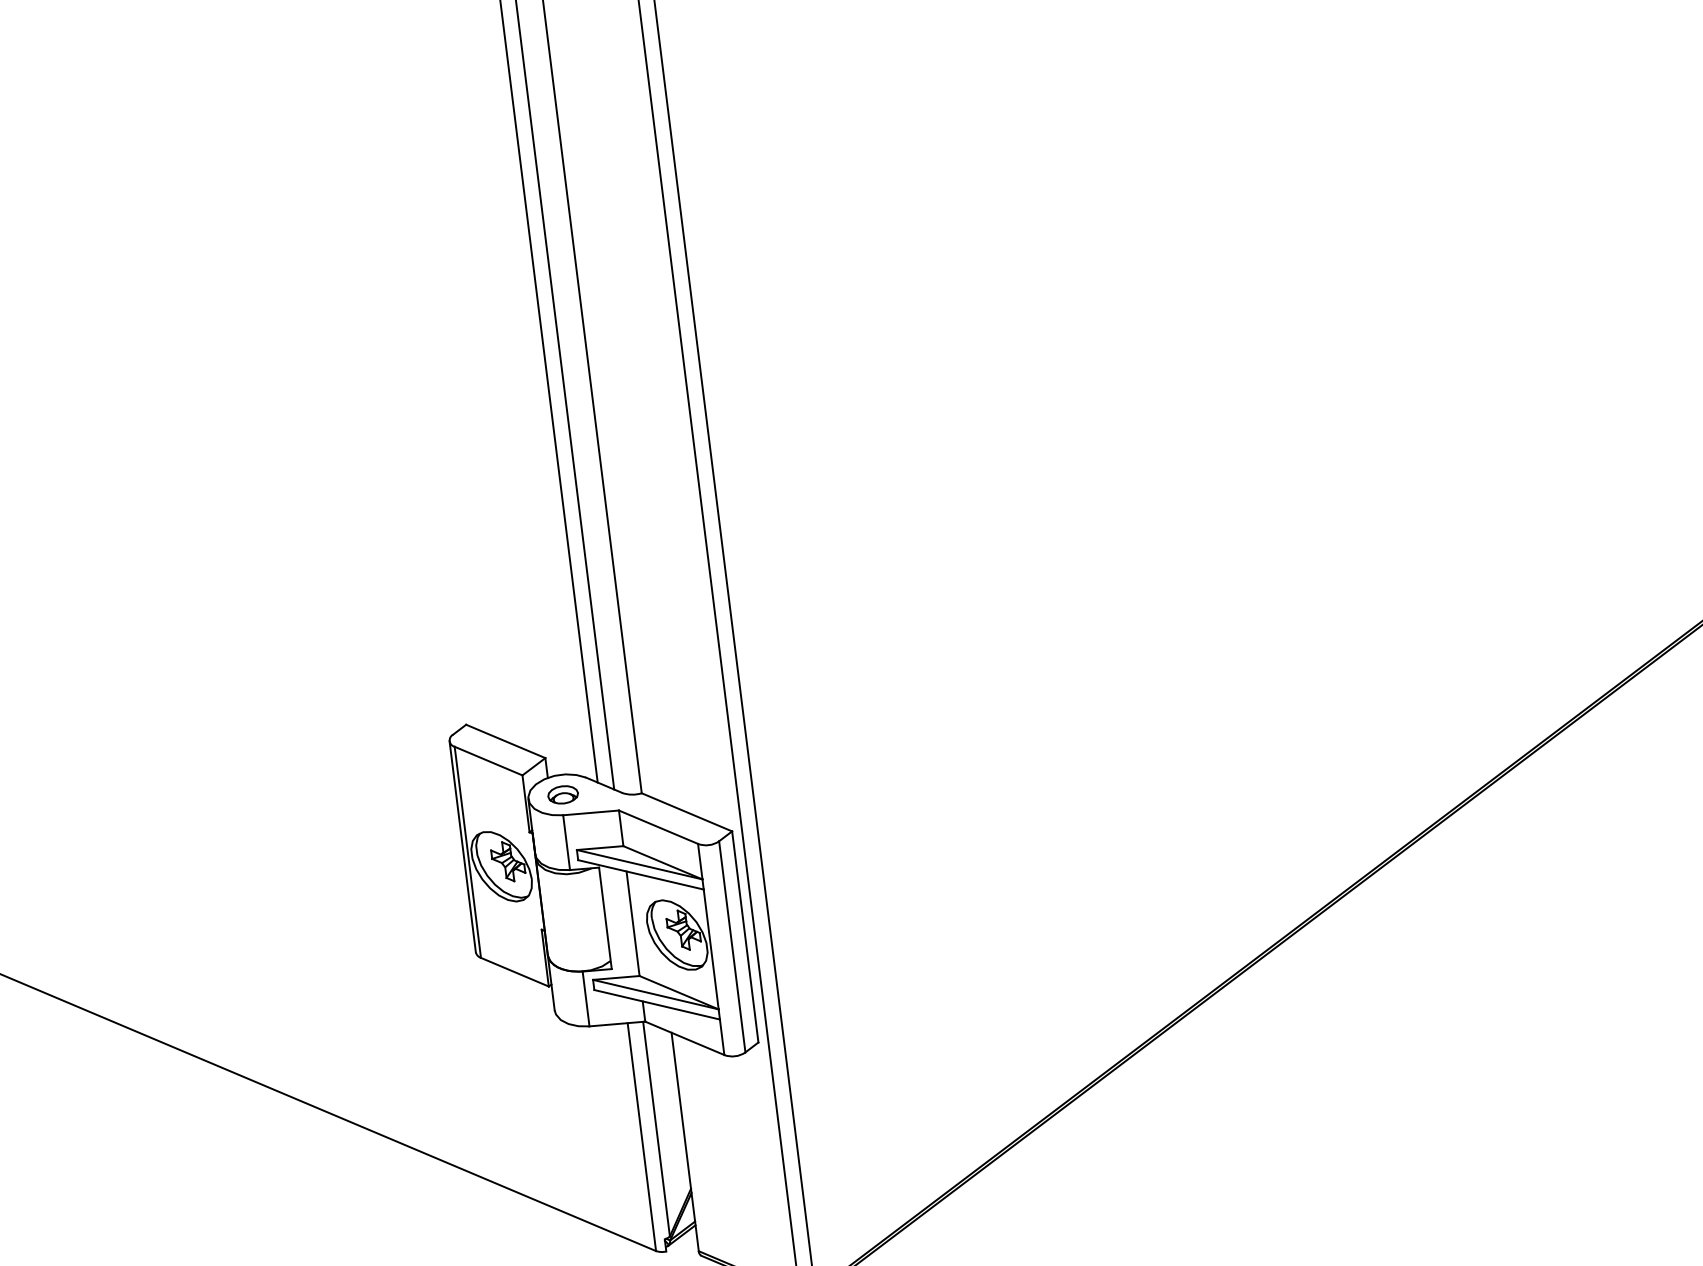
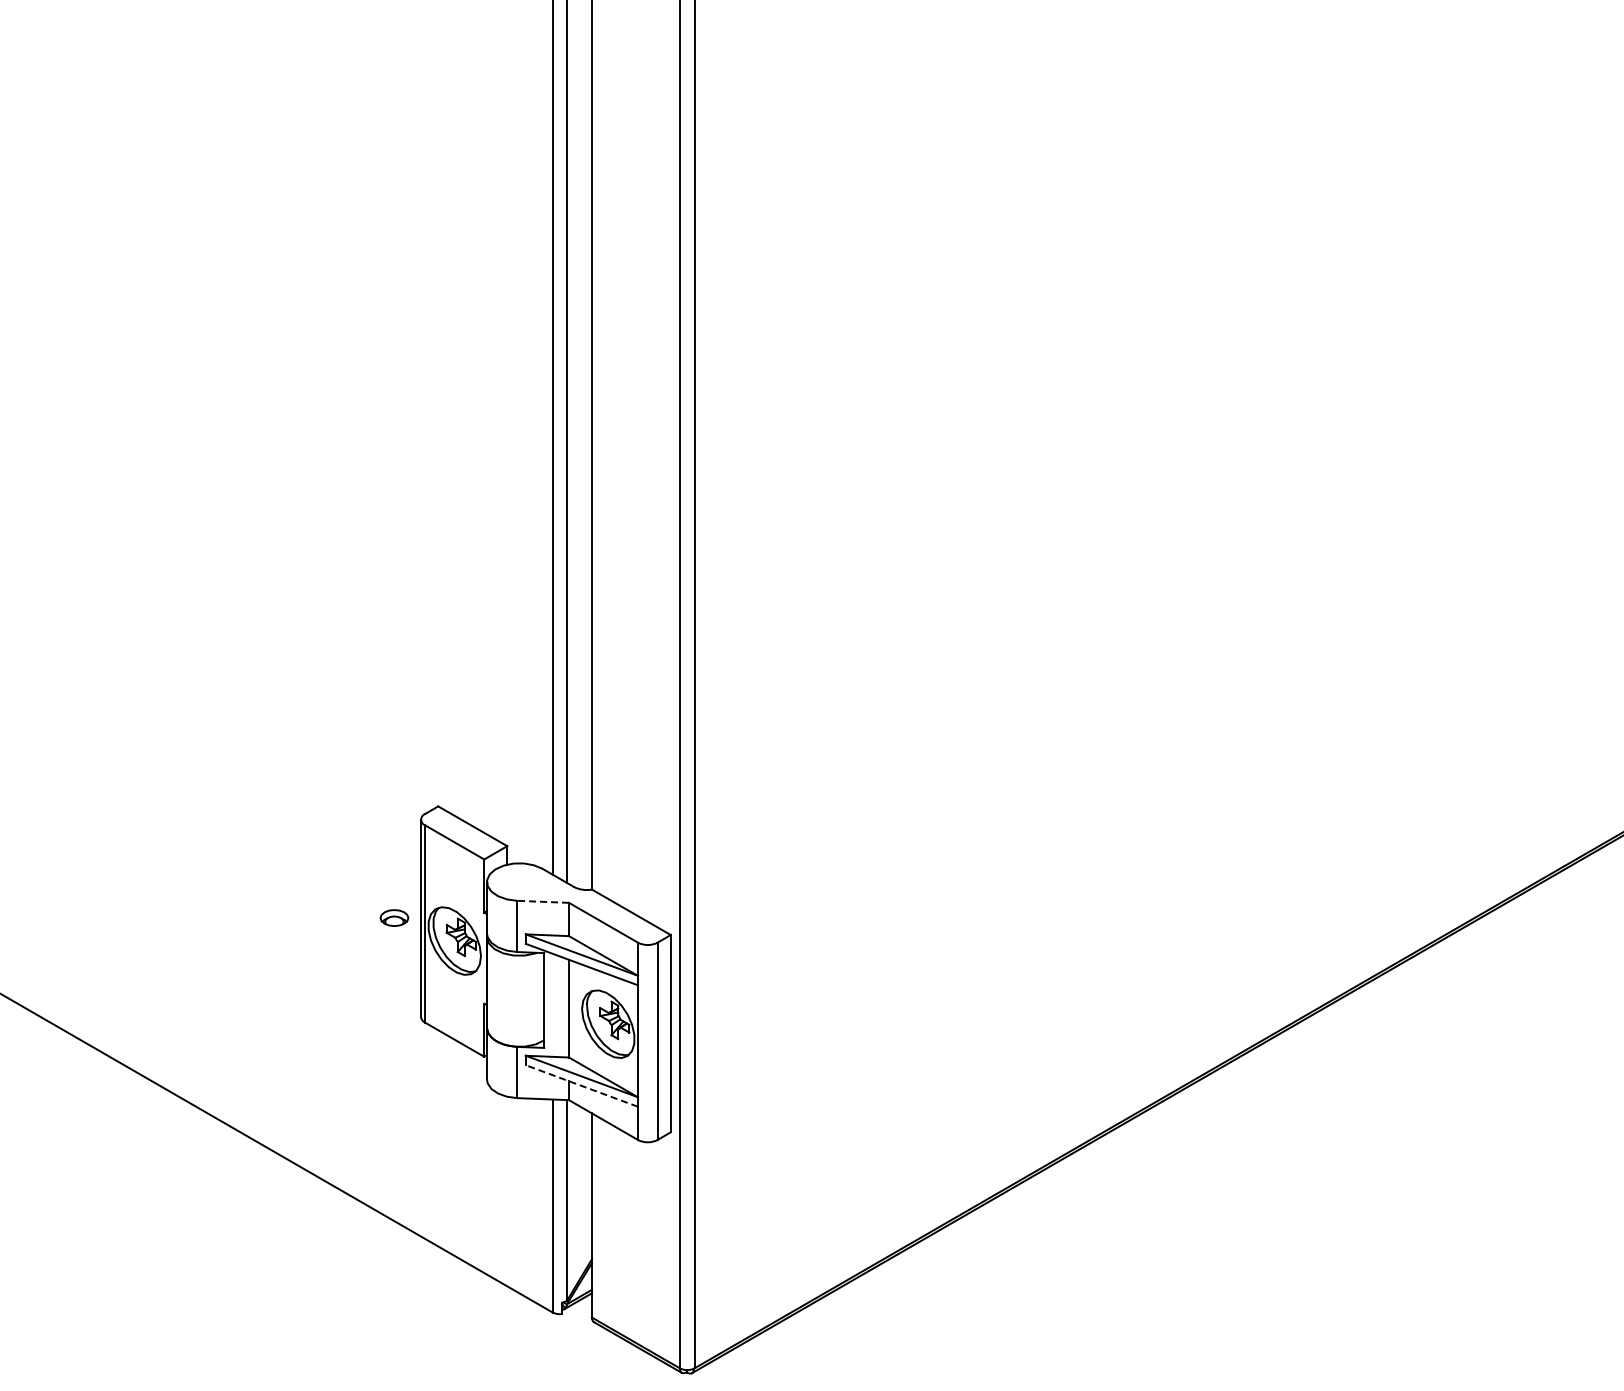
part: (563, 794) -> (394, 917), moved
line: (591, 812) -> (543, 901), solid -> dashed
line: (656, 1004) -> (581, 1085), solid -> dashed

